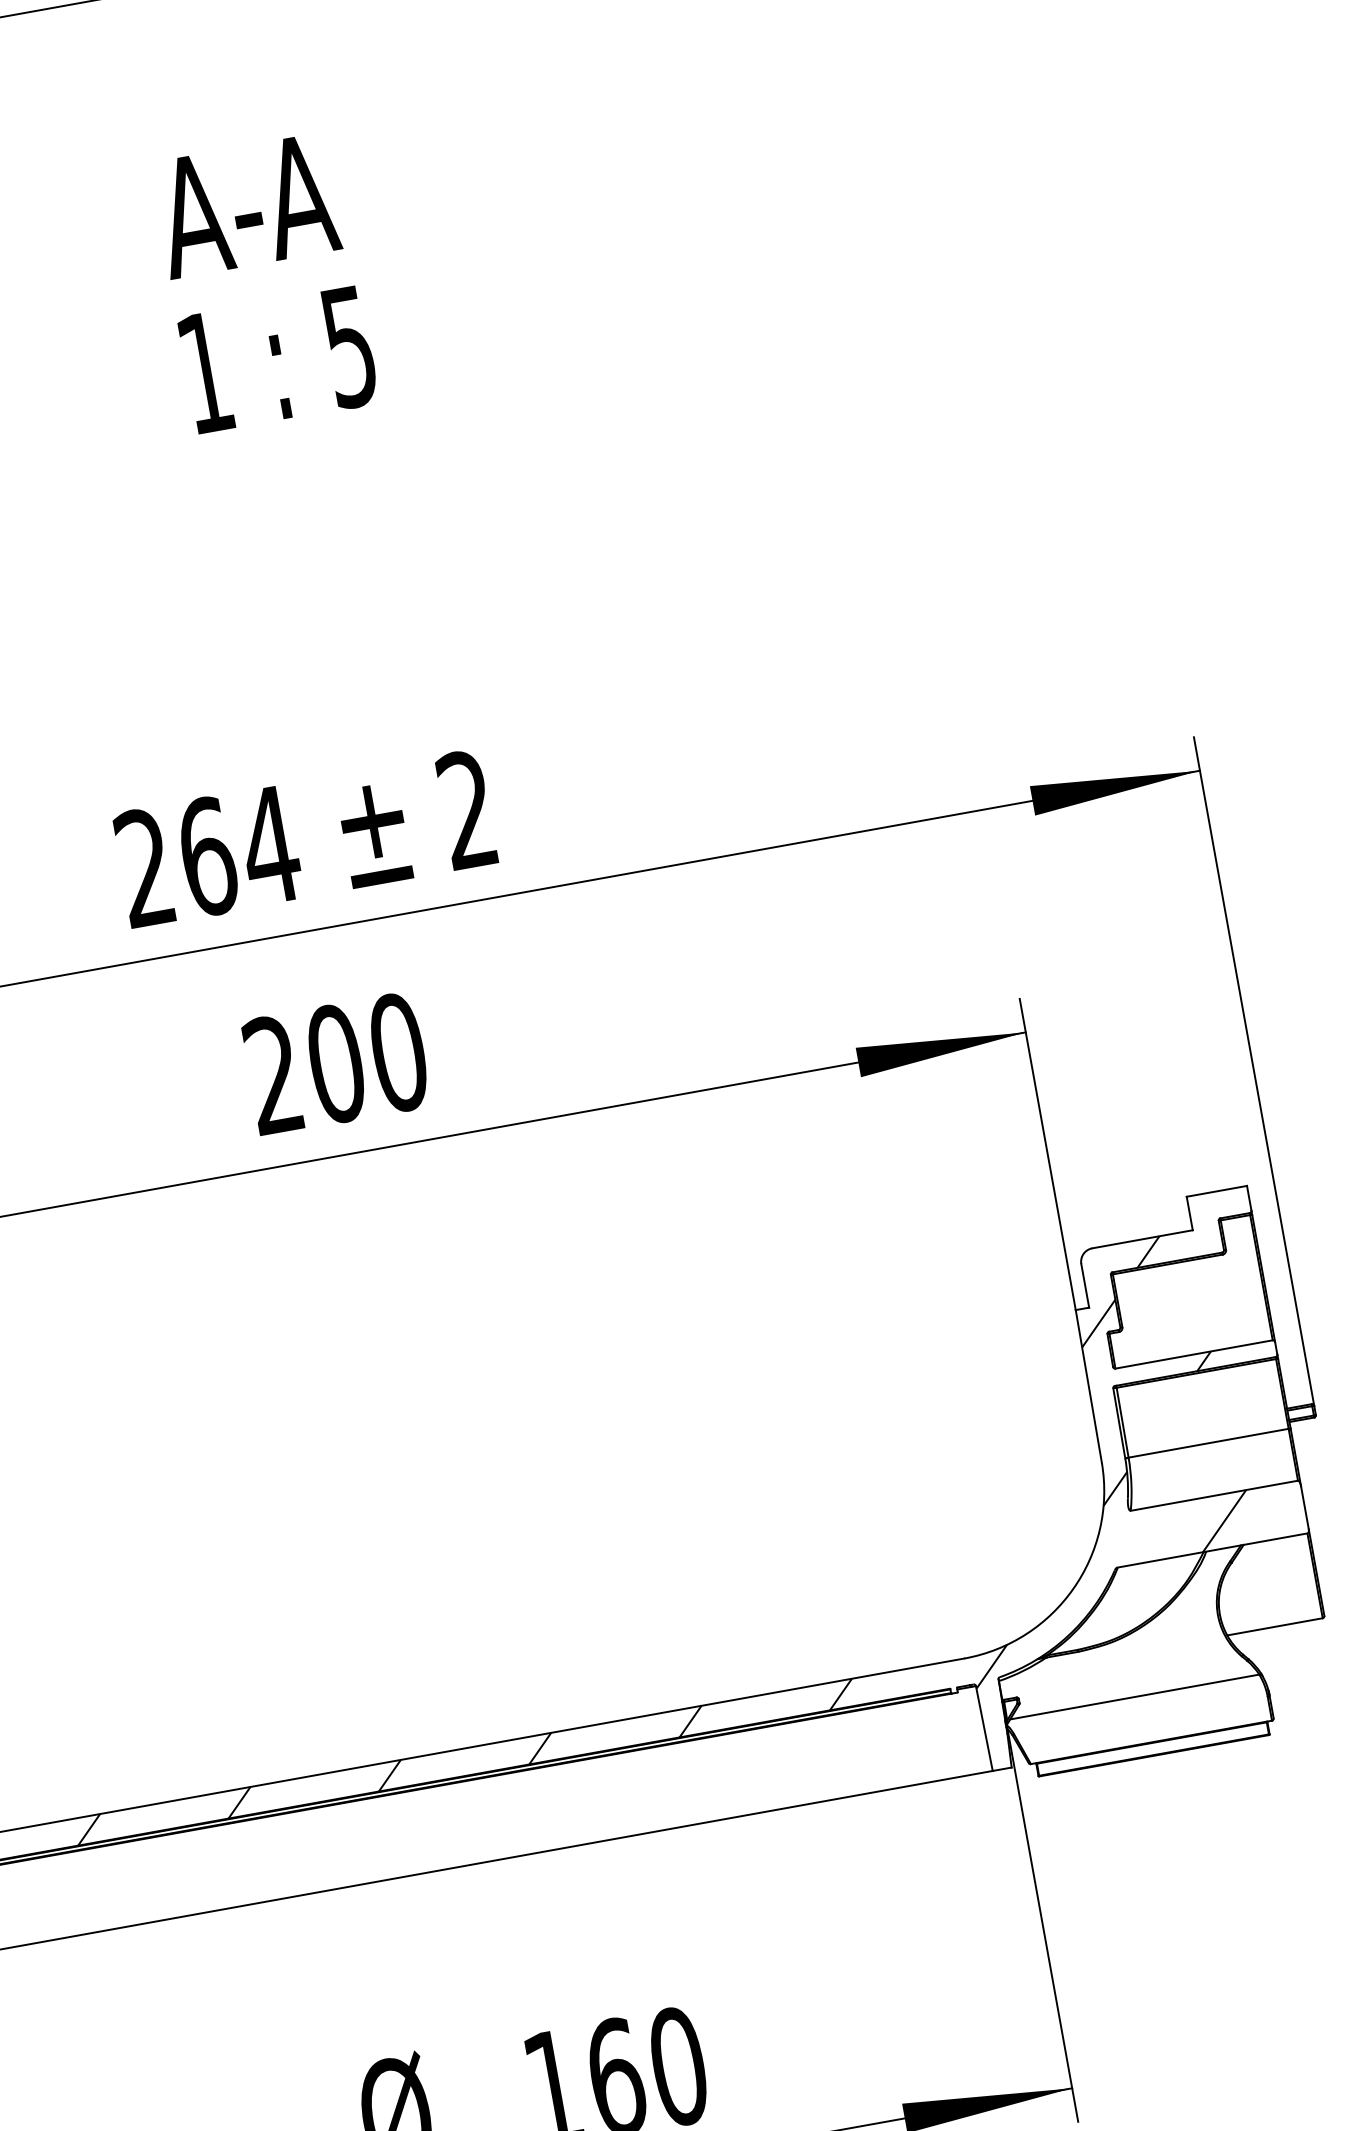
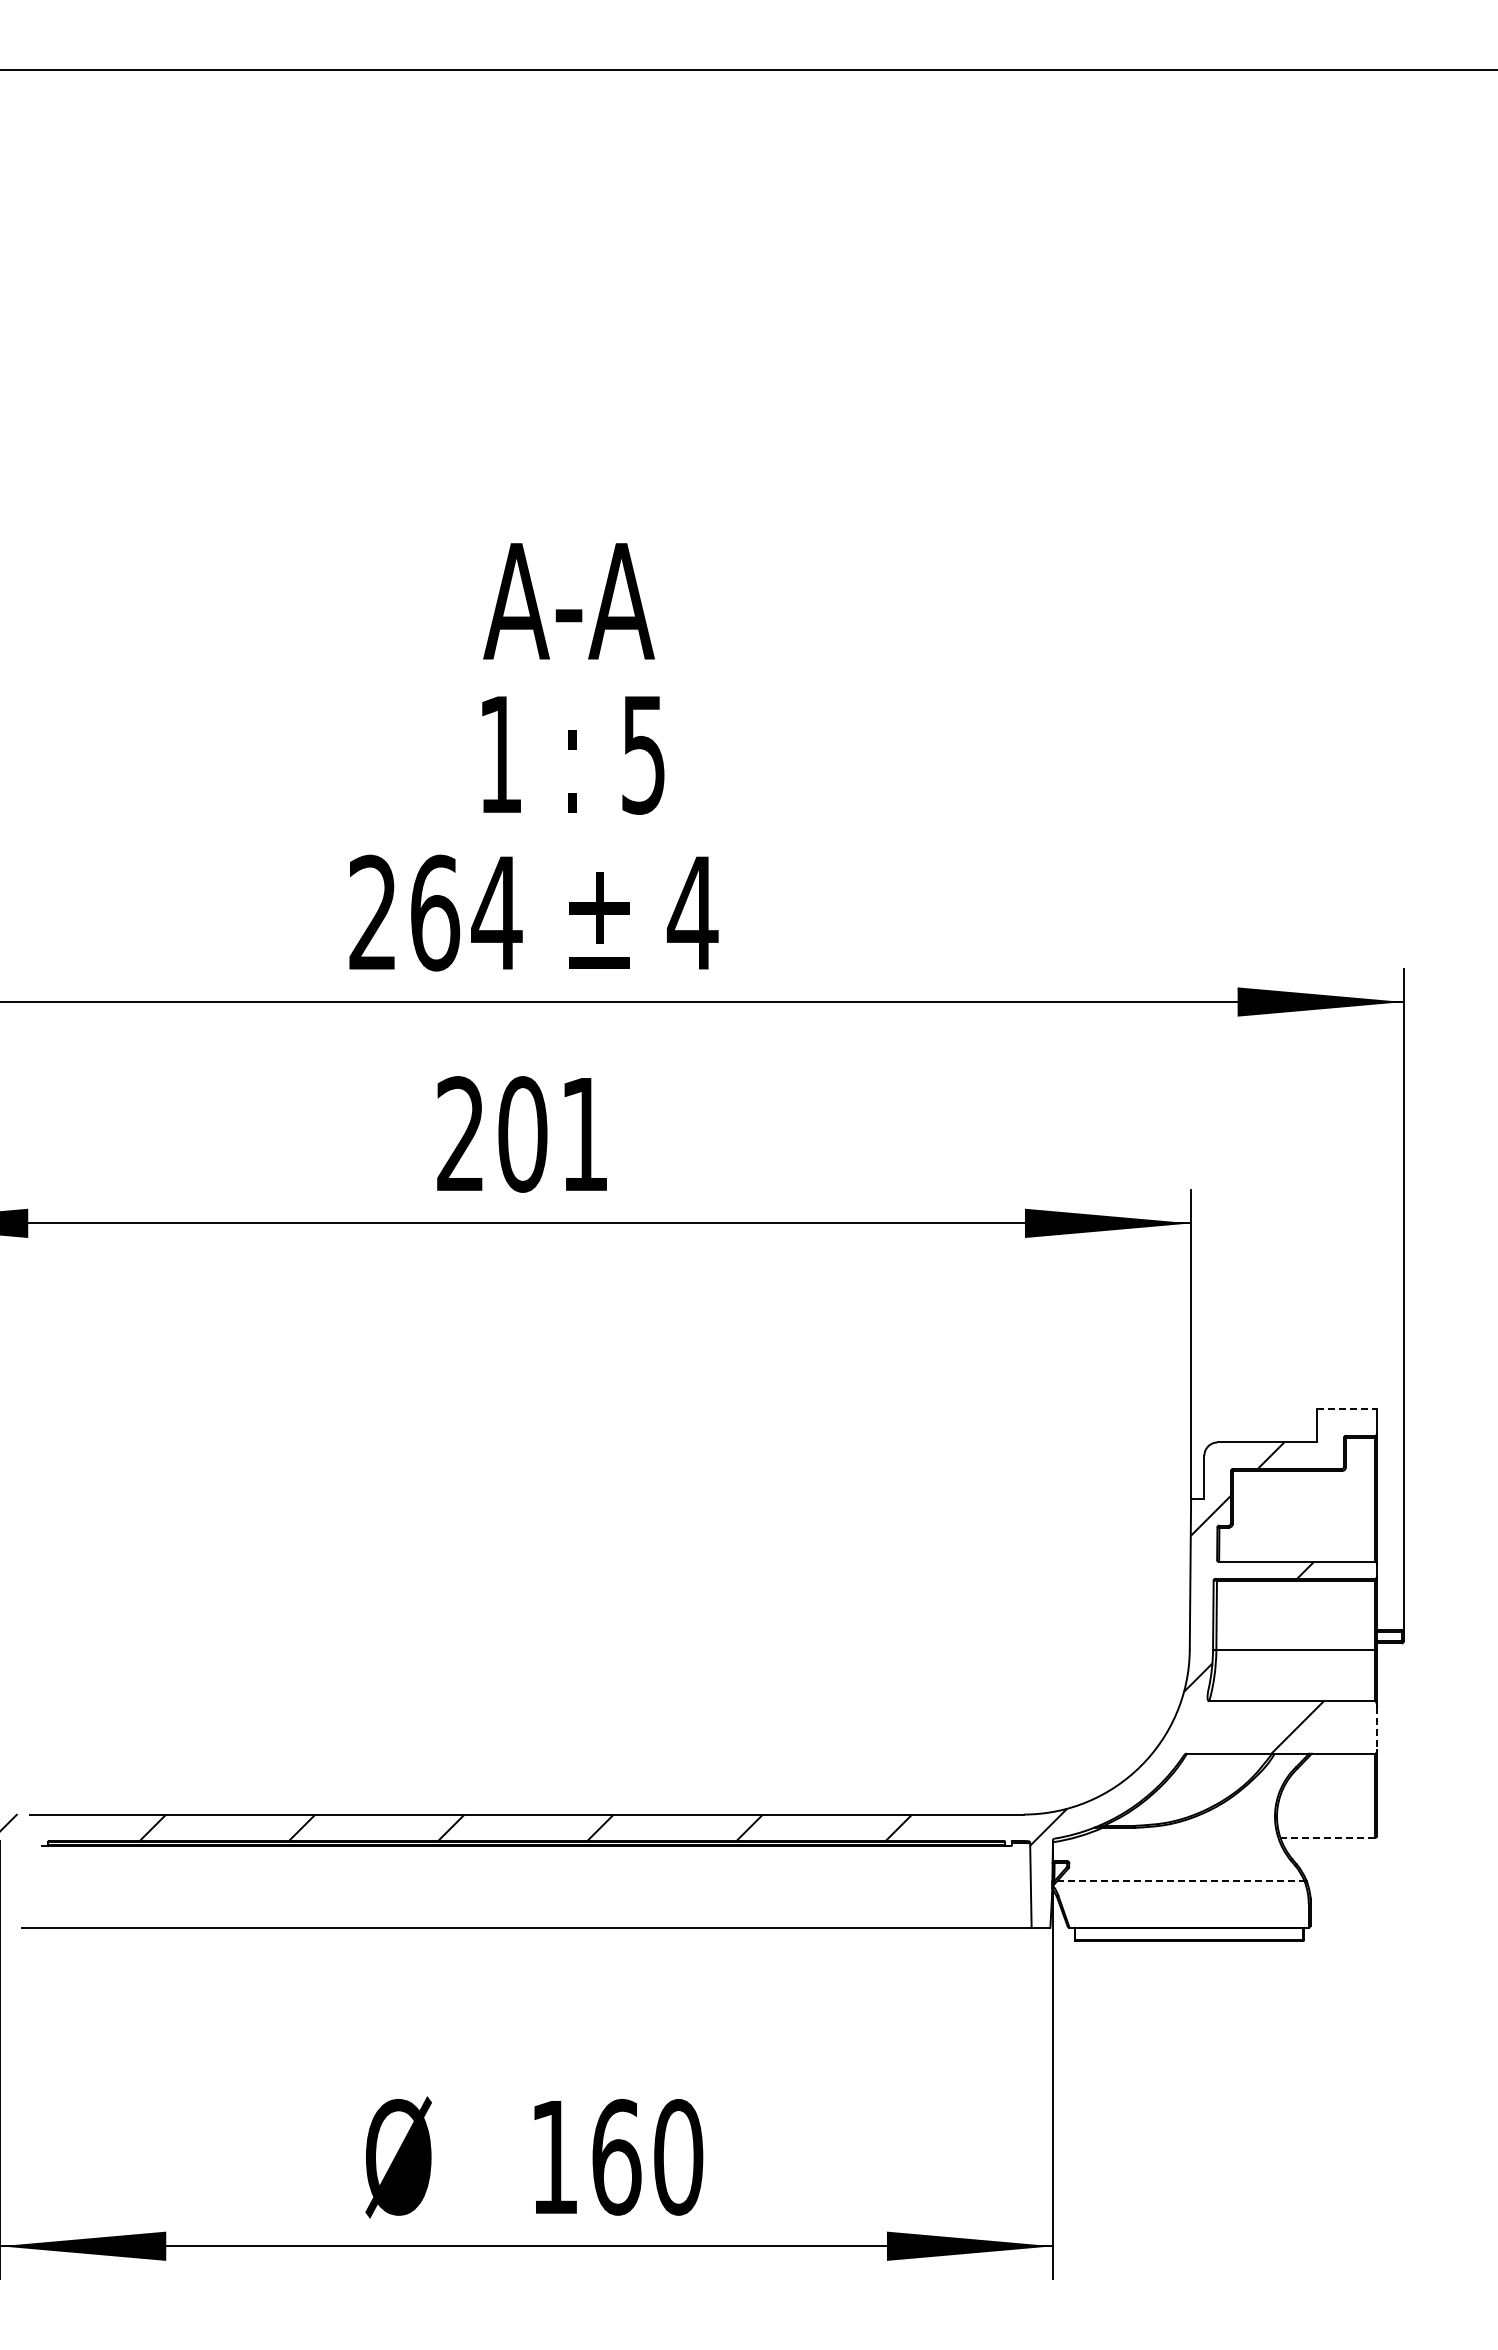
text: (265, 282) -> (573, 678), moved
text: (466, 808) -> (692, 911), 2 -> 4
text: (398, 1052) -> (584, 1134), 200 -> 201
line: (1217, 1191) -> (1347, 1409), solid -> dashed
line: (1305, 1508) -> (1377, 1729), solid -> dashed
line: (1275, 1626) -> (1328, 1837), solid -> dashed
line: (1134, 1697) -> (1180, 1881), solid -> dashed

